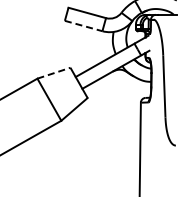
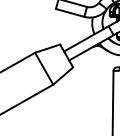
line: (84, 26) -> (70, 13), dashed -> solid
line: (54, 73) -> (48, 48), dashed -> solid

